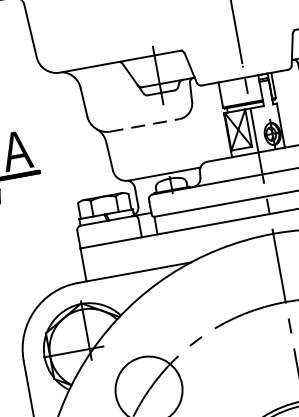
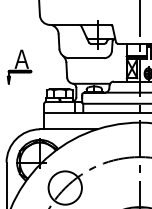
line: (144, 126) -> (86, 58), dashed -> solid

